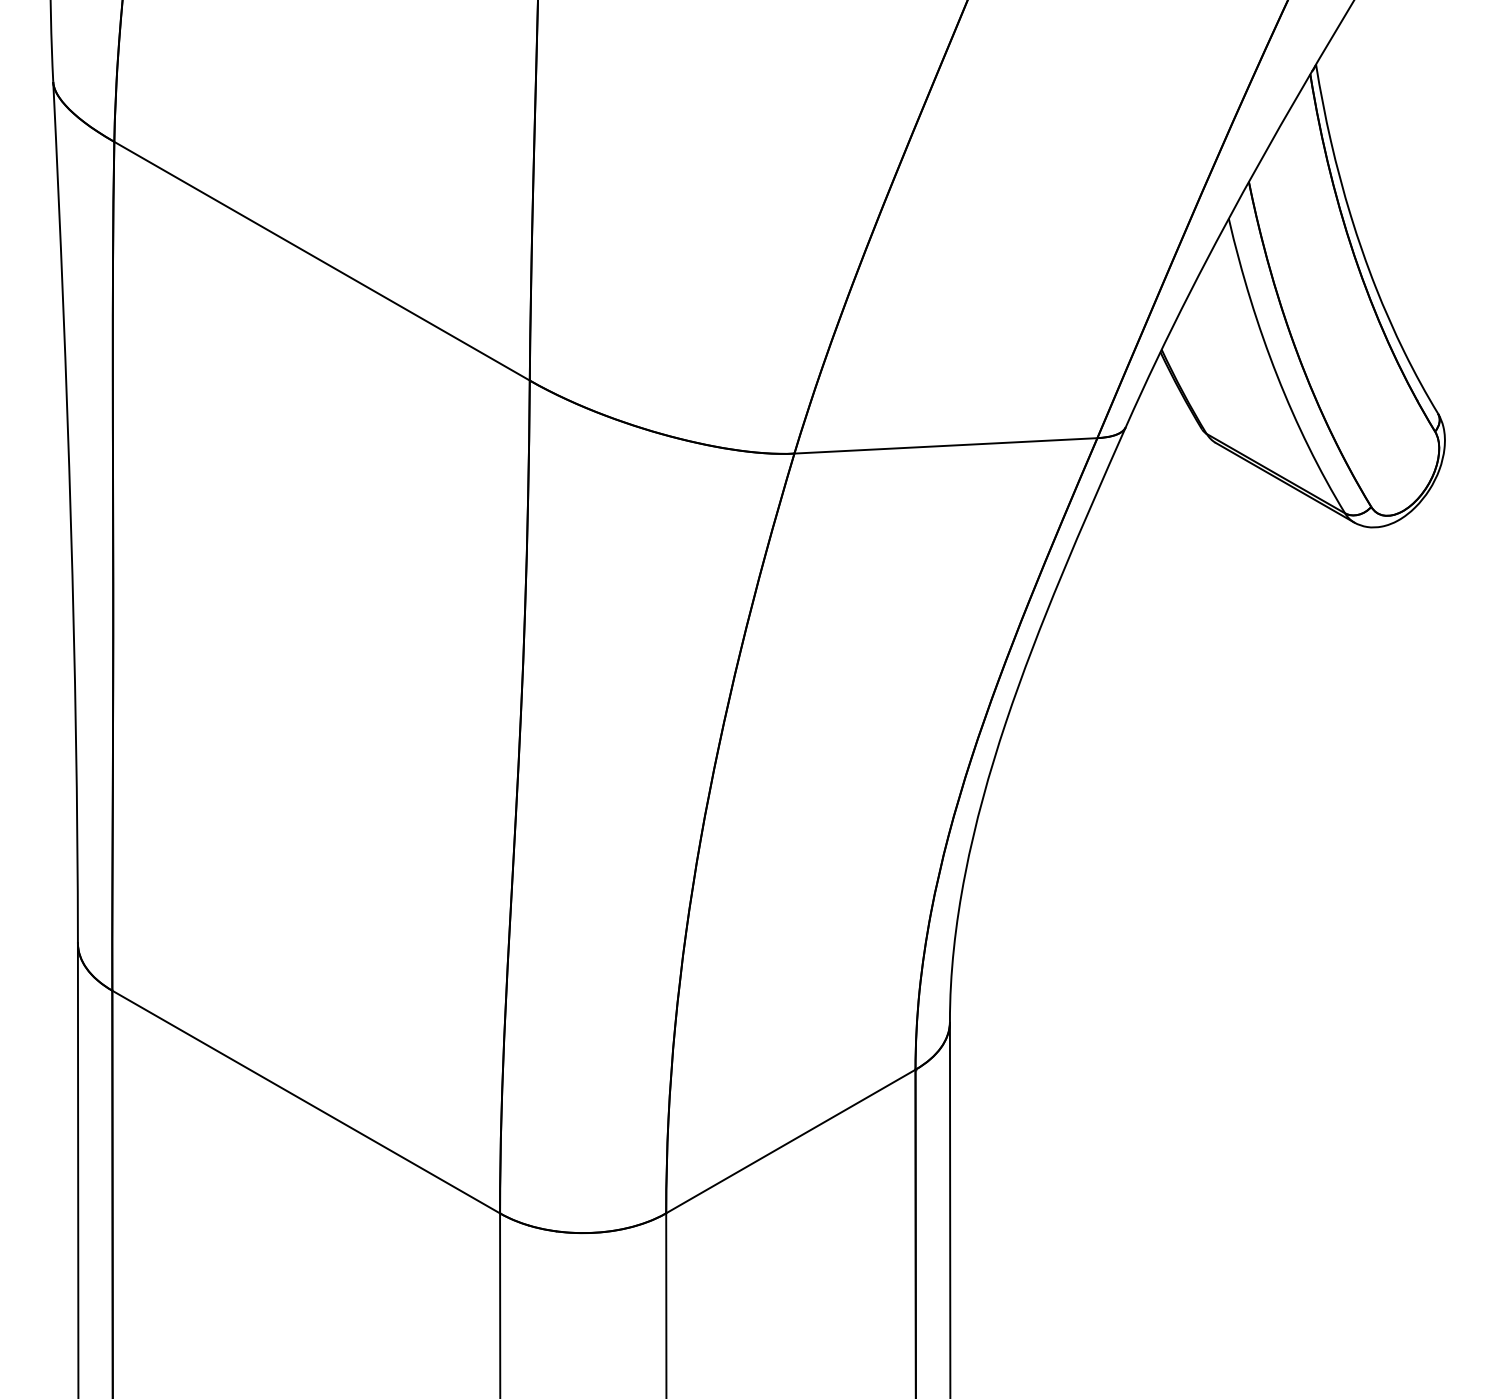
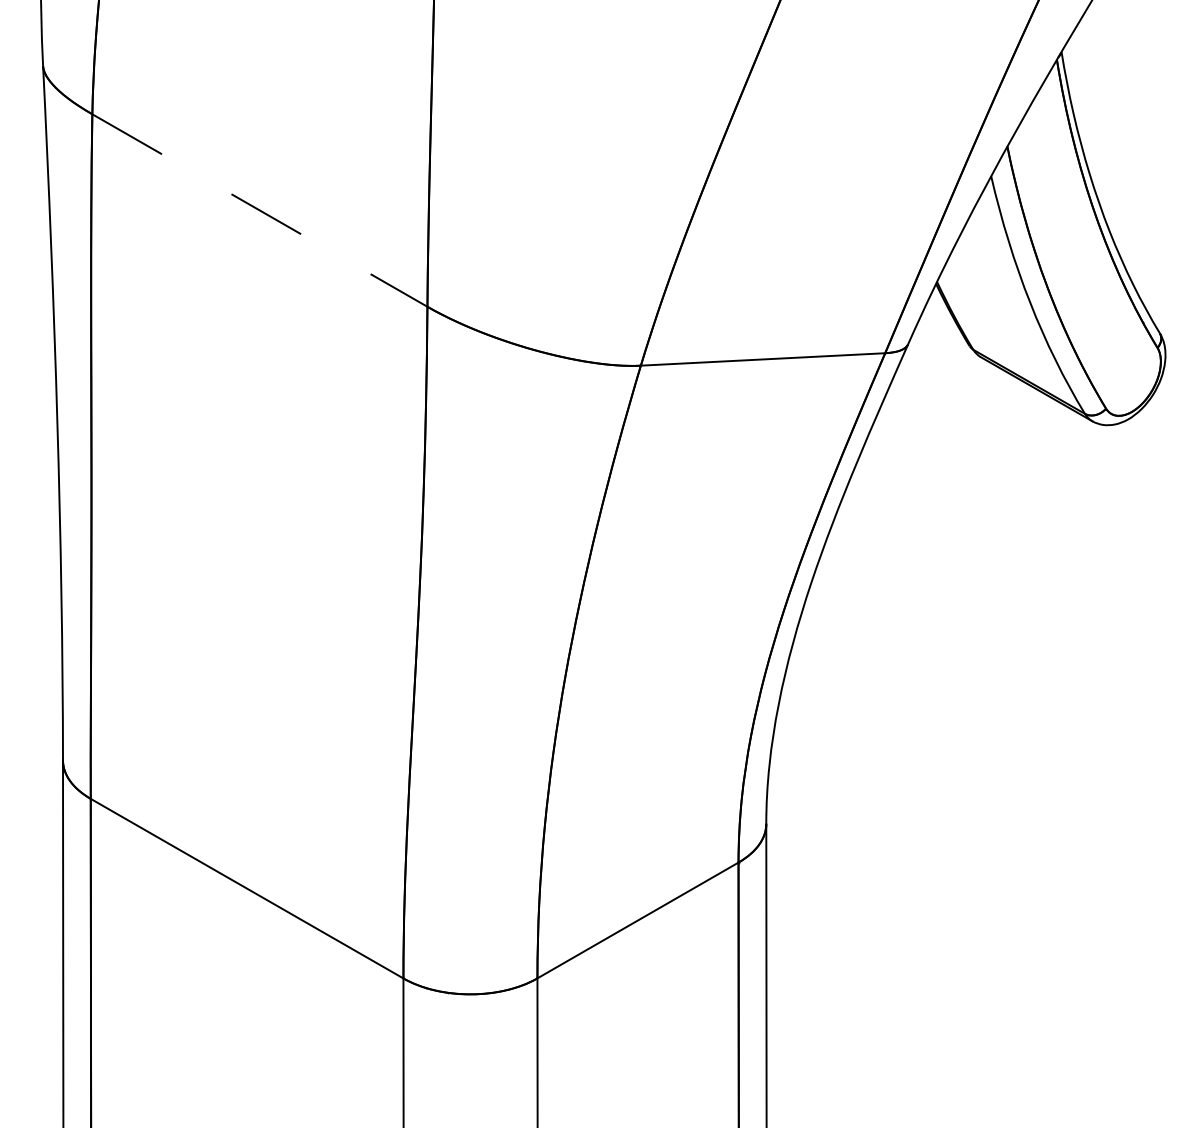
line: (322, 261) -> (260, 210), solid -> dashed

